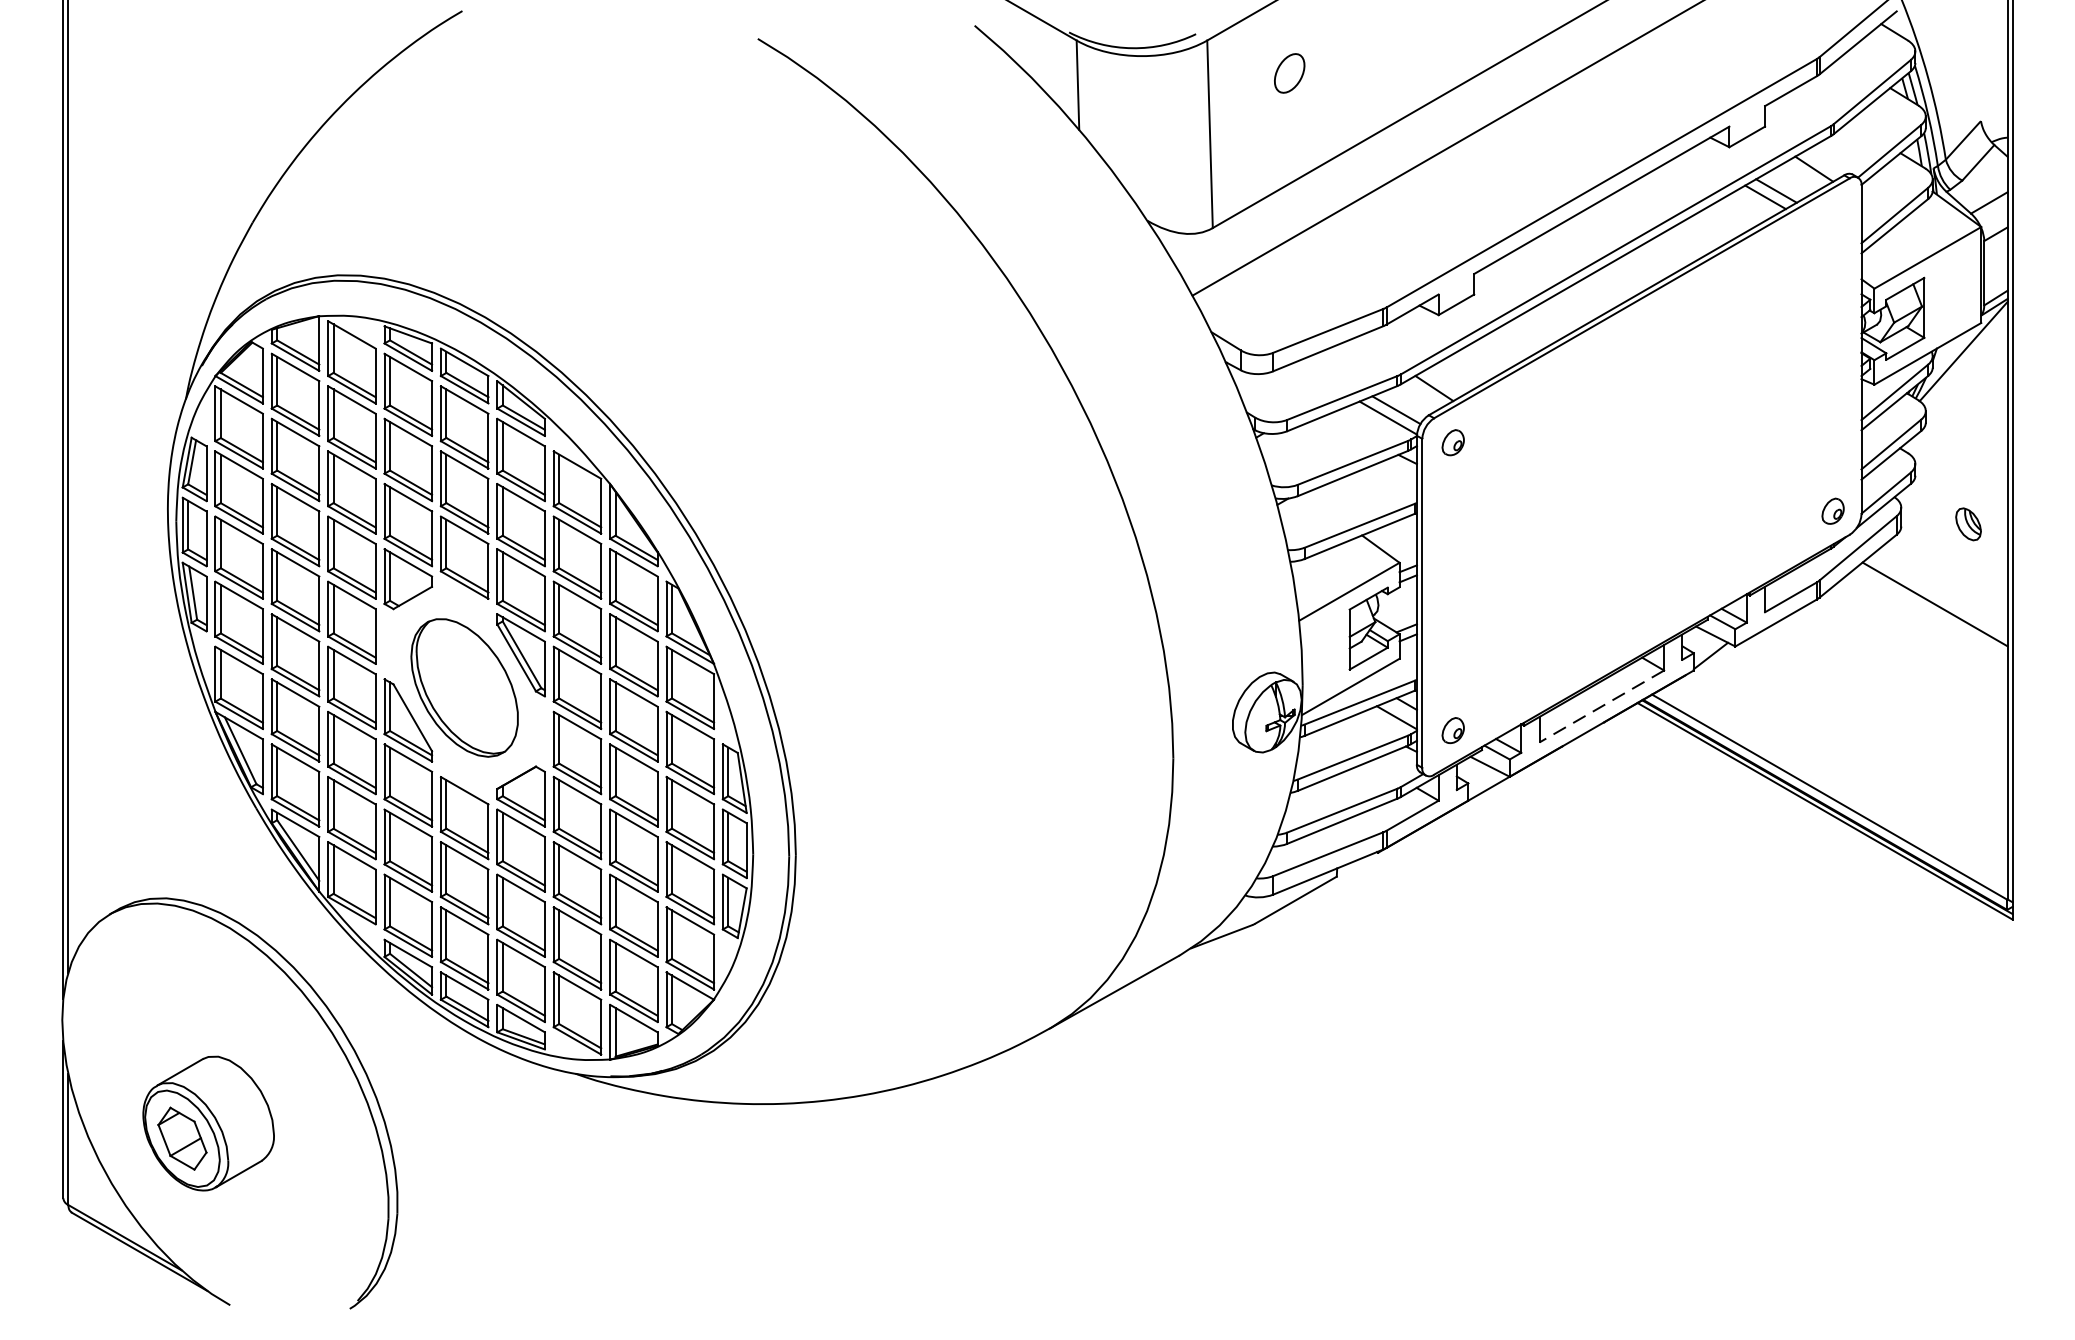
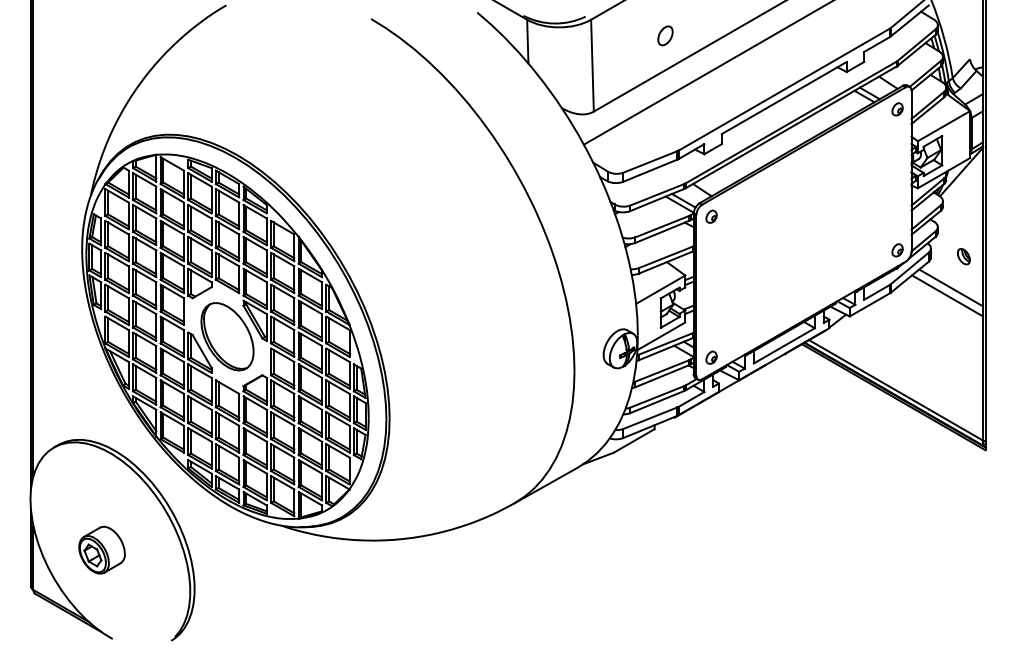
part: (1289, 72) -> (665, 35), moved
part: (1832, 223) -> (897, 109), added
line: (1943, 587) -> (951, 287), added
line: (1600, 707) -> (783, 346), dashed -> solid
part: (207, 1124) -> (101, 550), size x0.71

